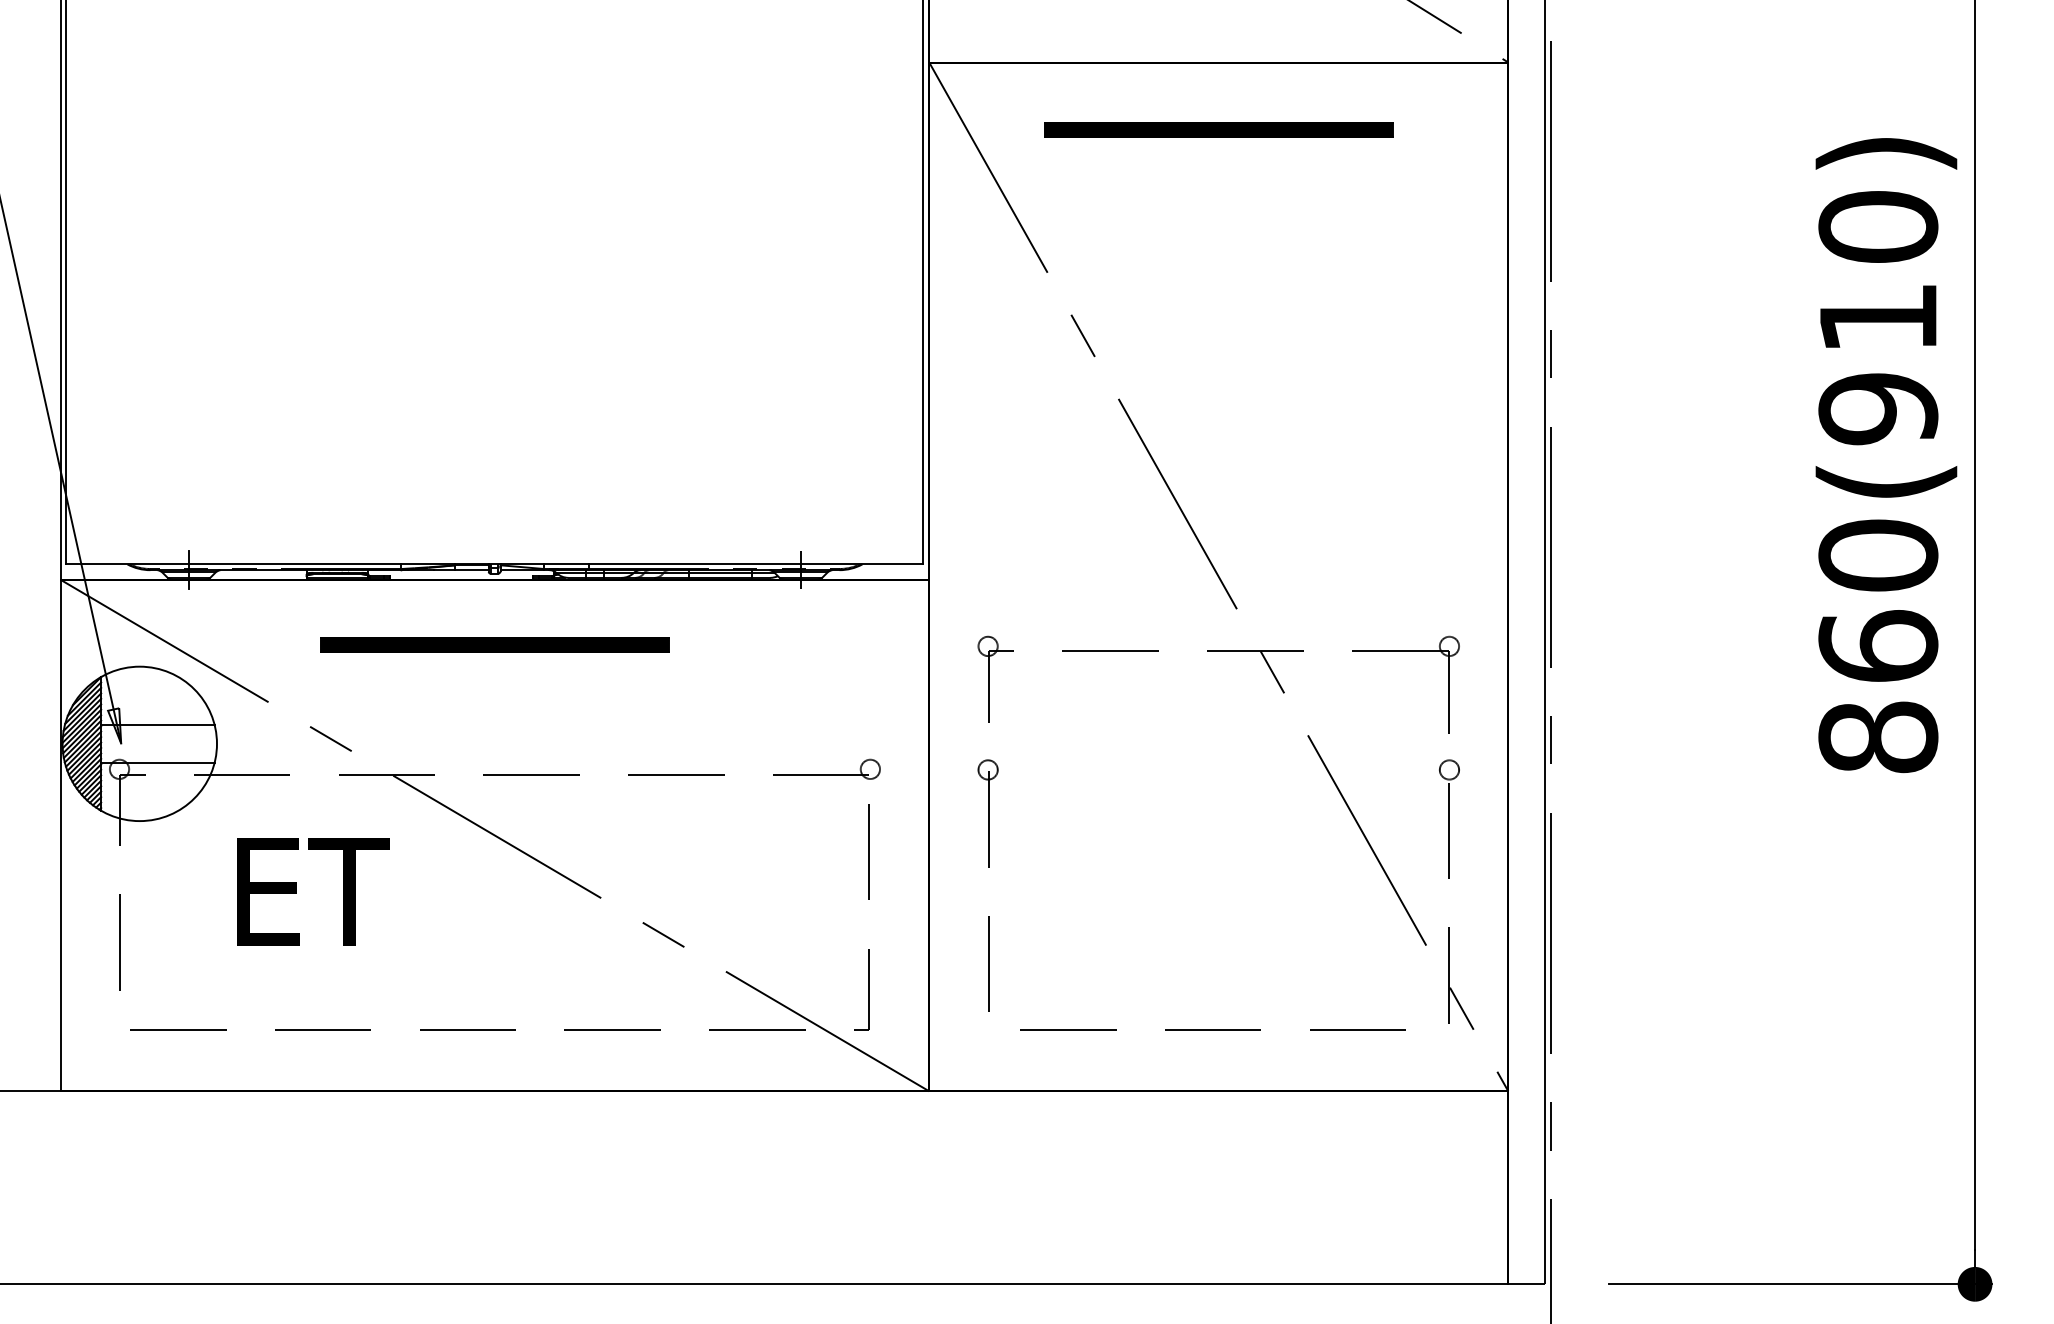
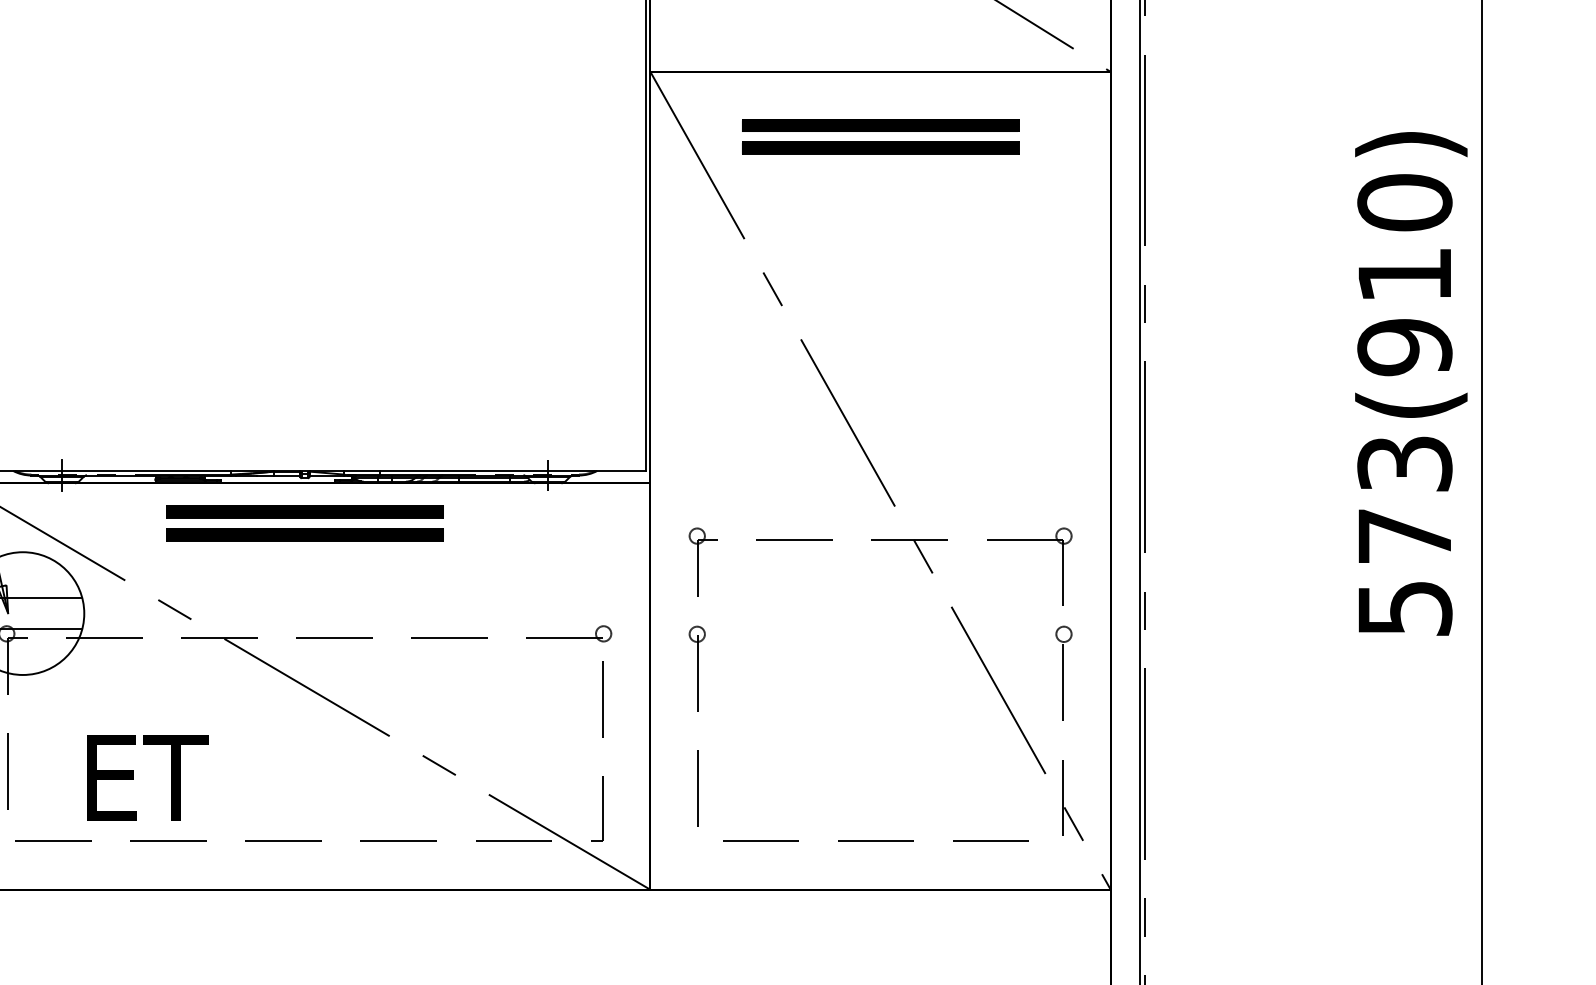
part: (1218, 157) -> (880, 147), added
part: (494, 615) -> (304, 511), added
text: (1878, 646) -> (1405, 536), 860(910) -> 573(910)
text: (313, 891) -> (147, 777), moved

